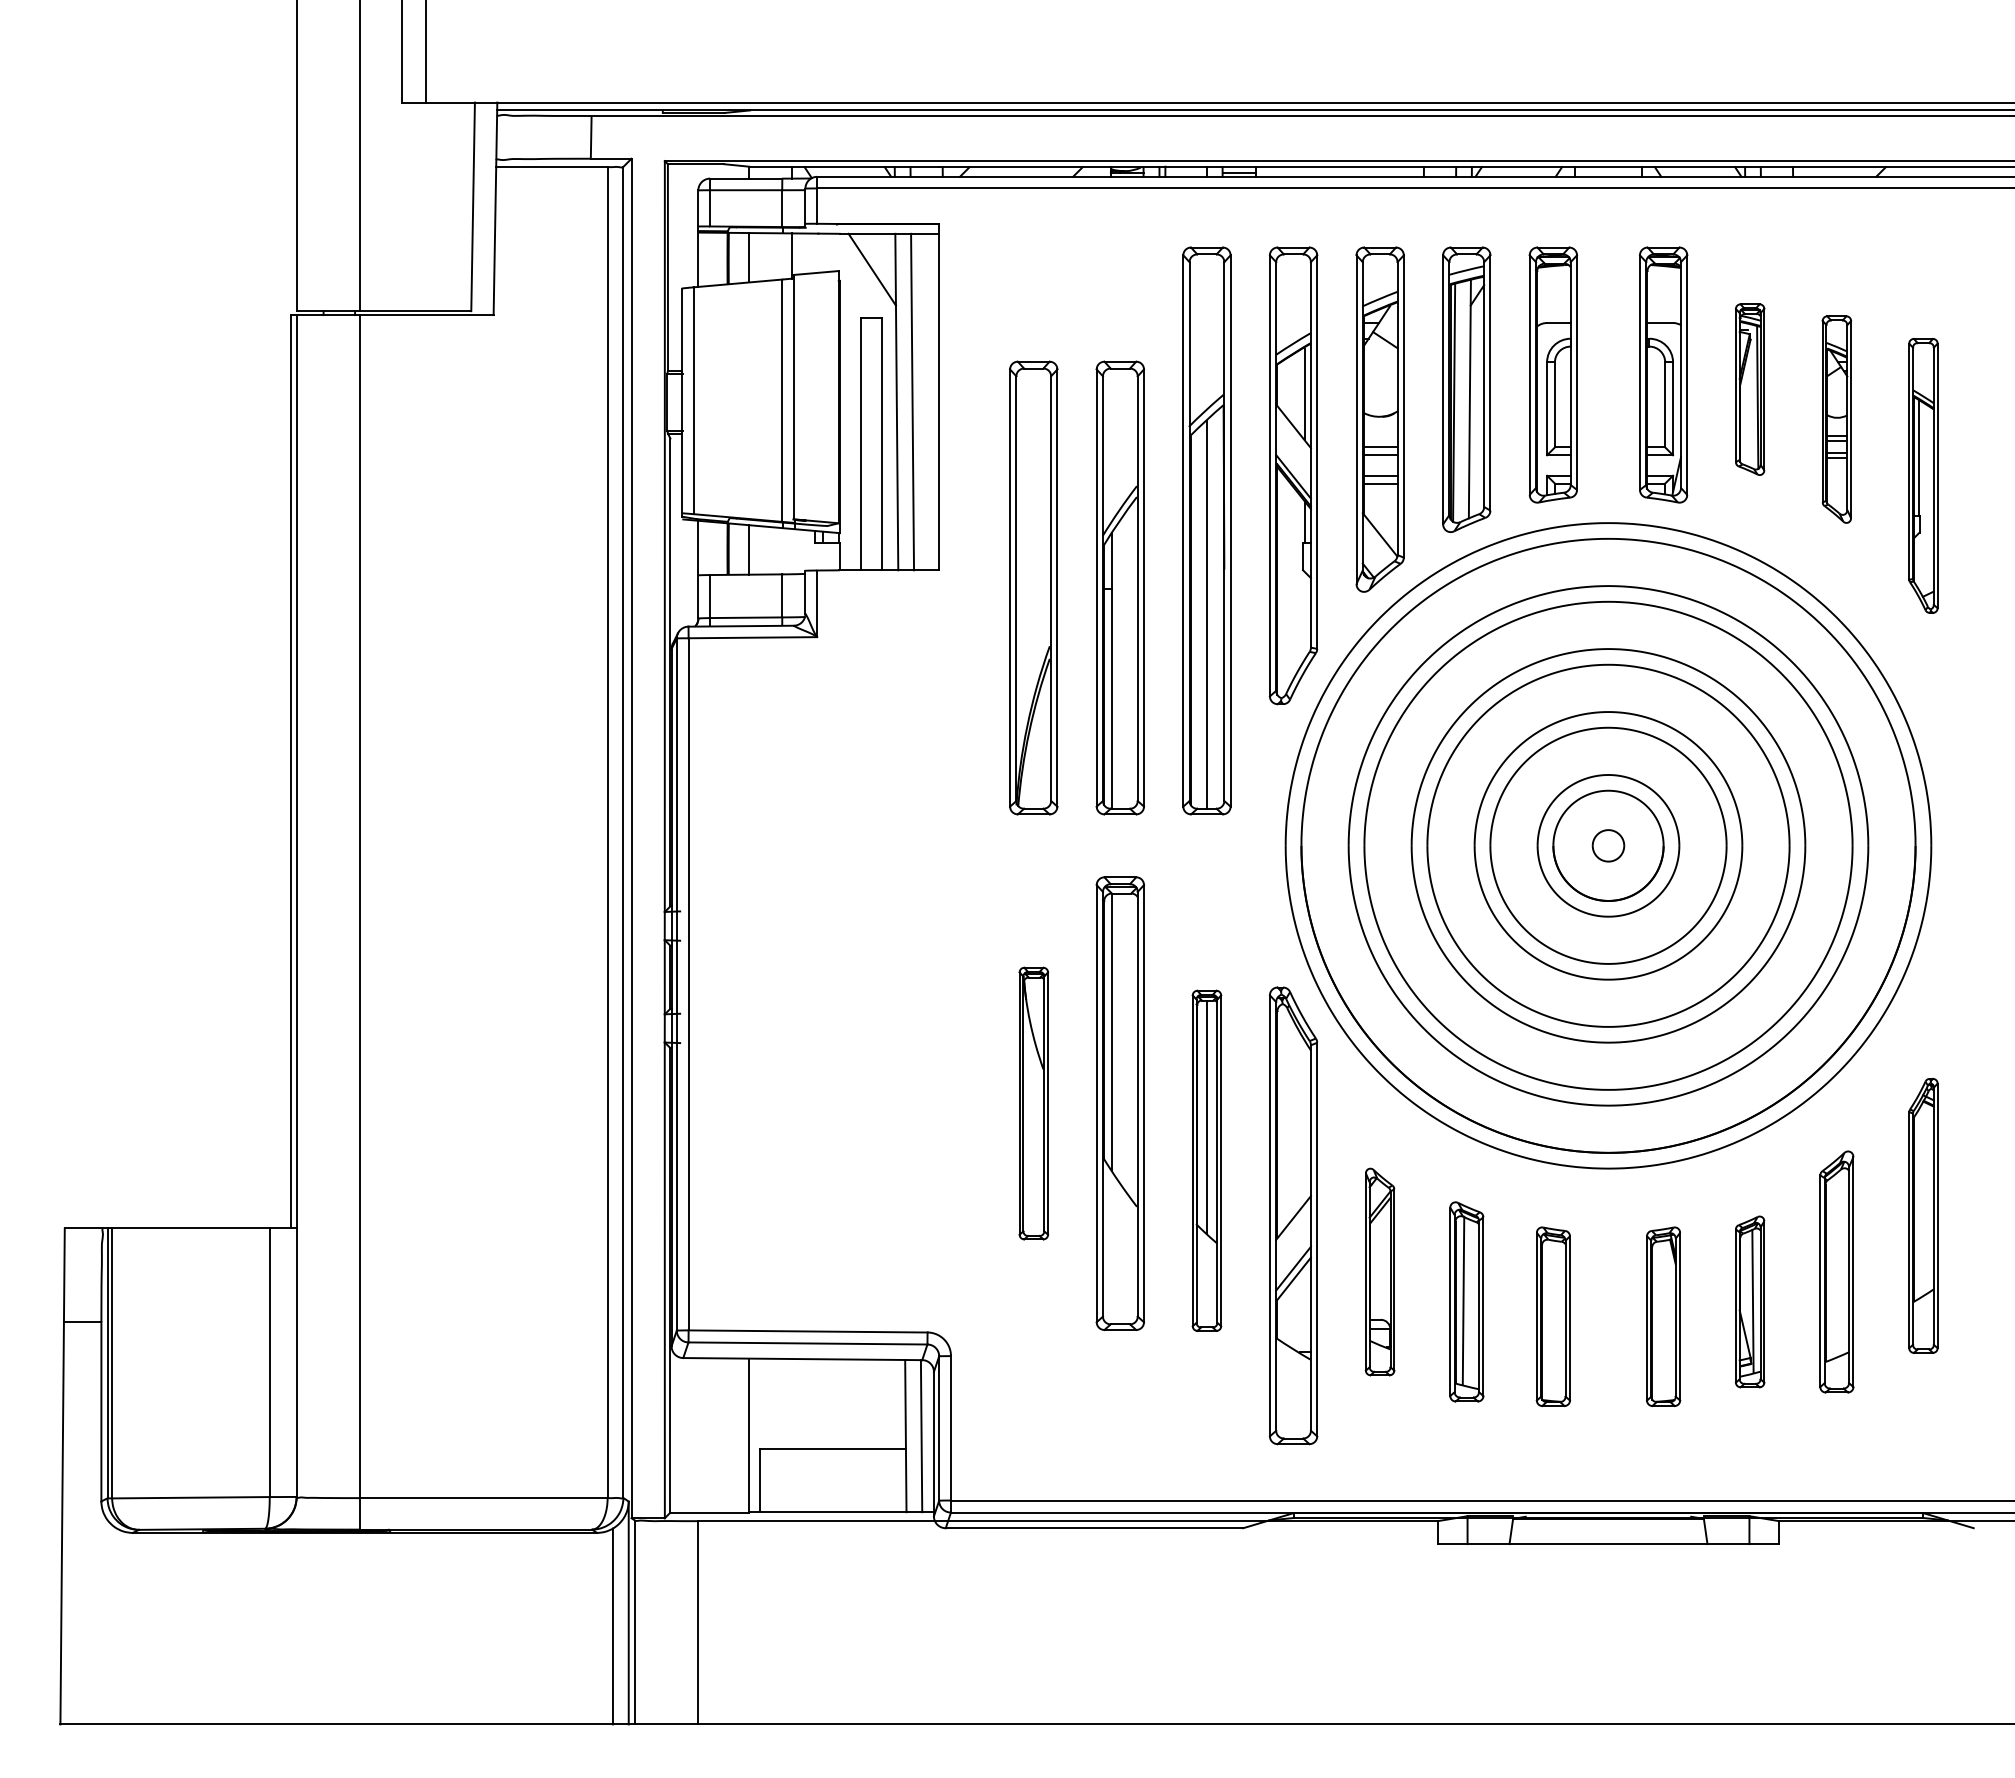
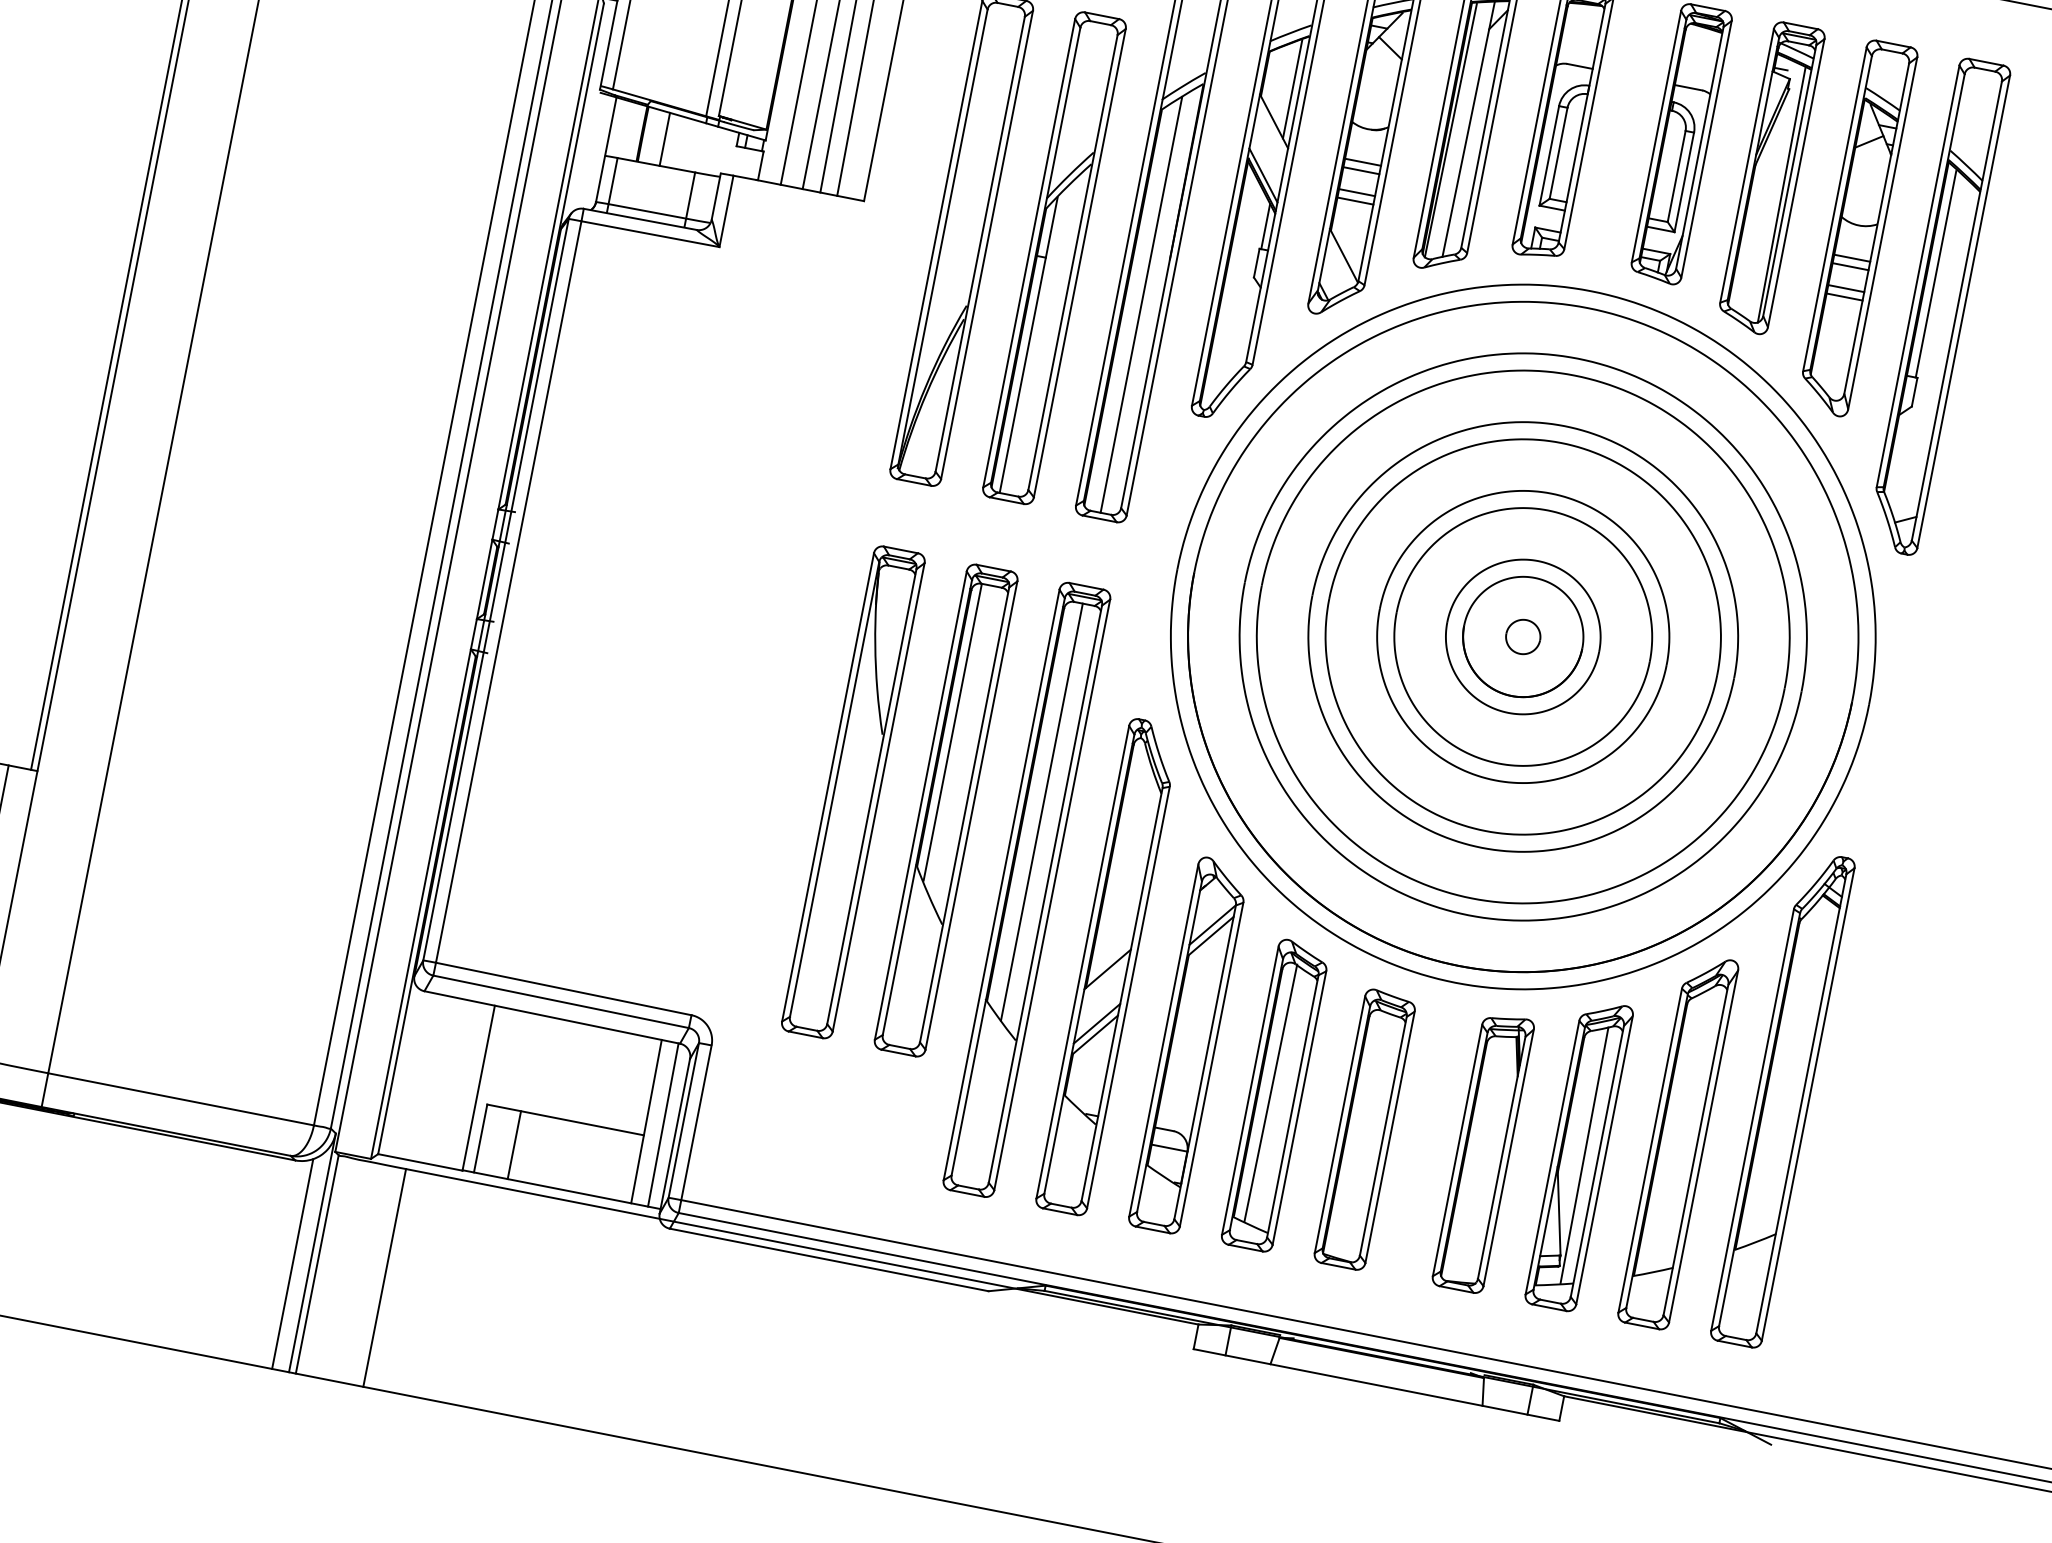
part: (1749, 389) -> (1770, 177), size x1.67
part: (1836, 419) -> (1857, 228), size x1.67
part: (1923, 475) -> (1938, 306), size x1.67
part: (1033, 1103) -> (853, 792), size x1.67
part: (1206, 1160) -> (1026, 889), size x1.67
part: (1923, 1215) -> (1783, 1099), size x1.67
part: (1379, 1271) -> (1188, 1044), size x1.67
part: (1836, 1271) -> (1678, 1140), size x1.43
part: (1466, 1301) -> (1275, 1095), size x1.43
part: (1749, 1301) -> (1578, 1154), size x1.67
part: (1553, 1316) -> (1365, 1129), size x1.43
part: (1663, 1316) -> (1483, 1152), size x1.43
line: (791, 1480) -> (514, 1145), added

